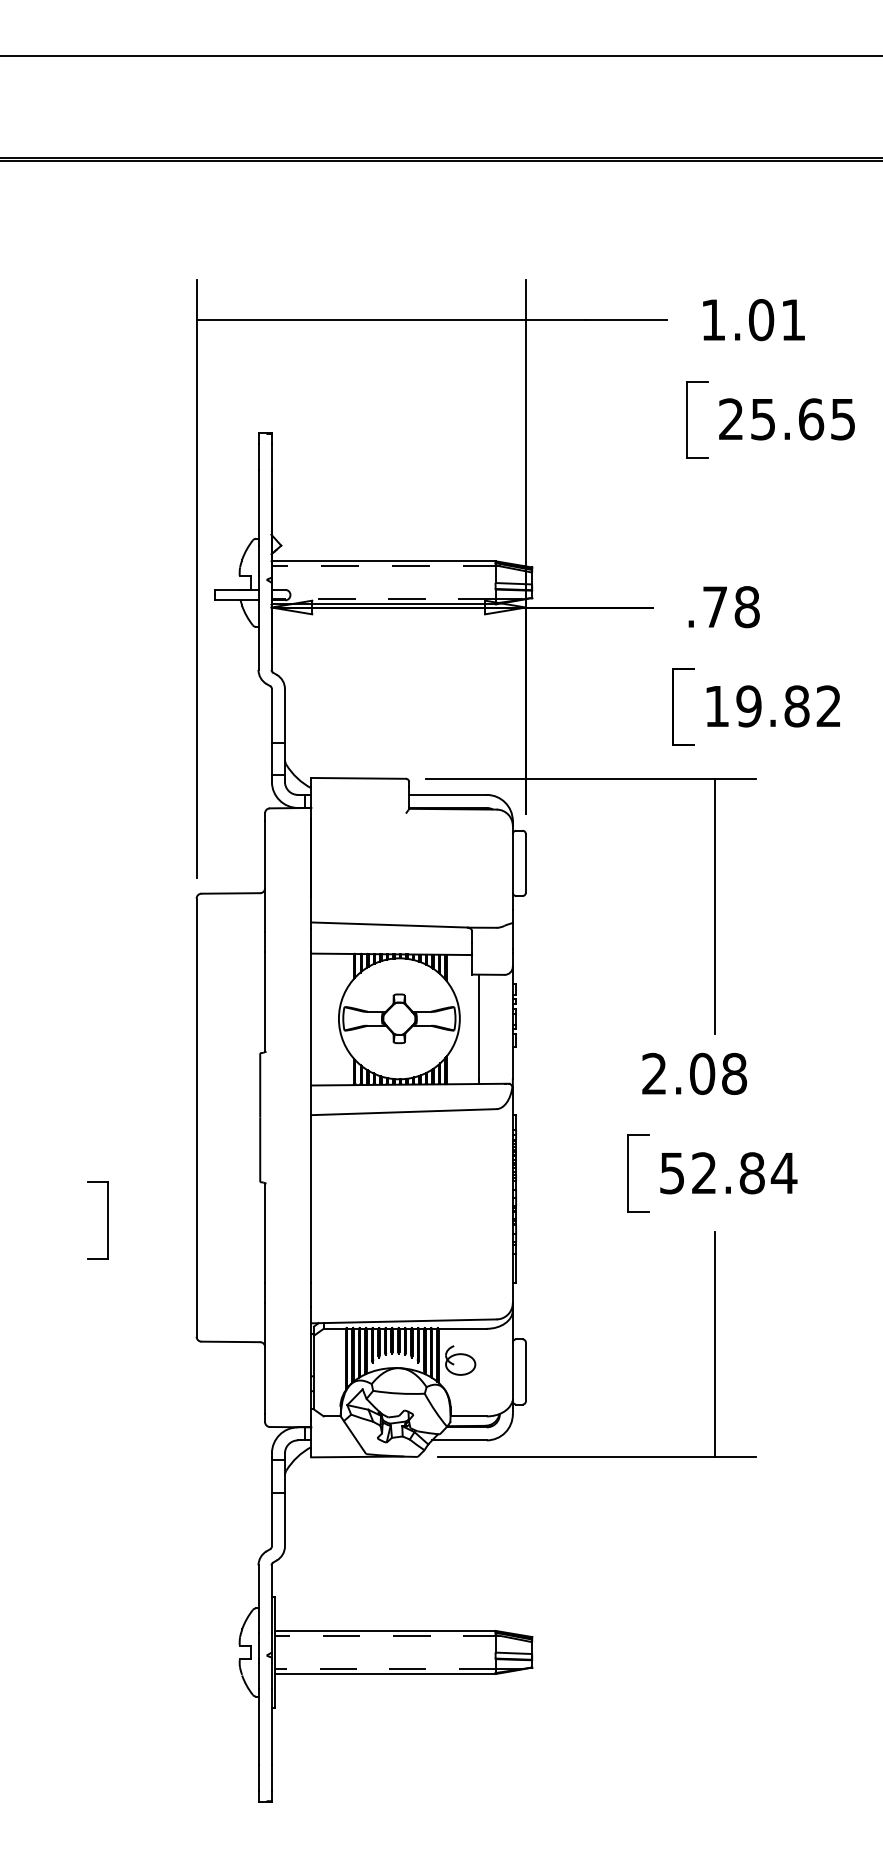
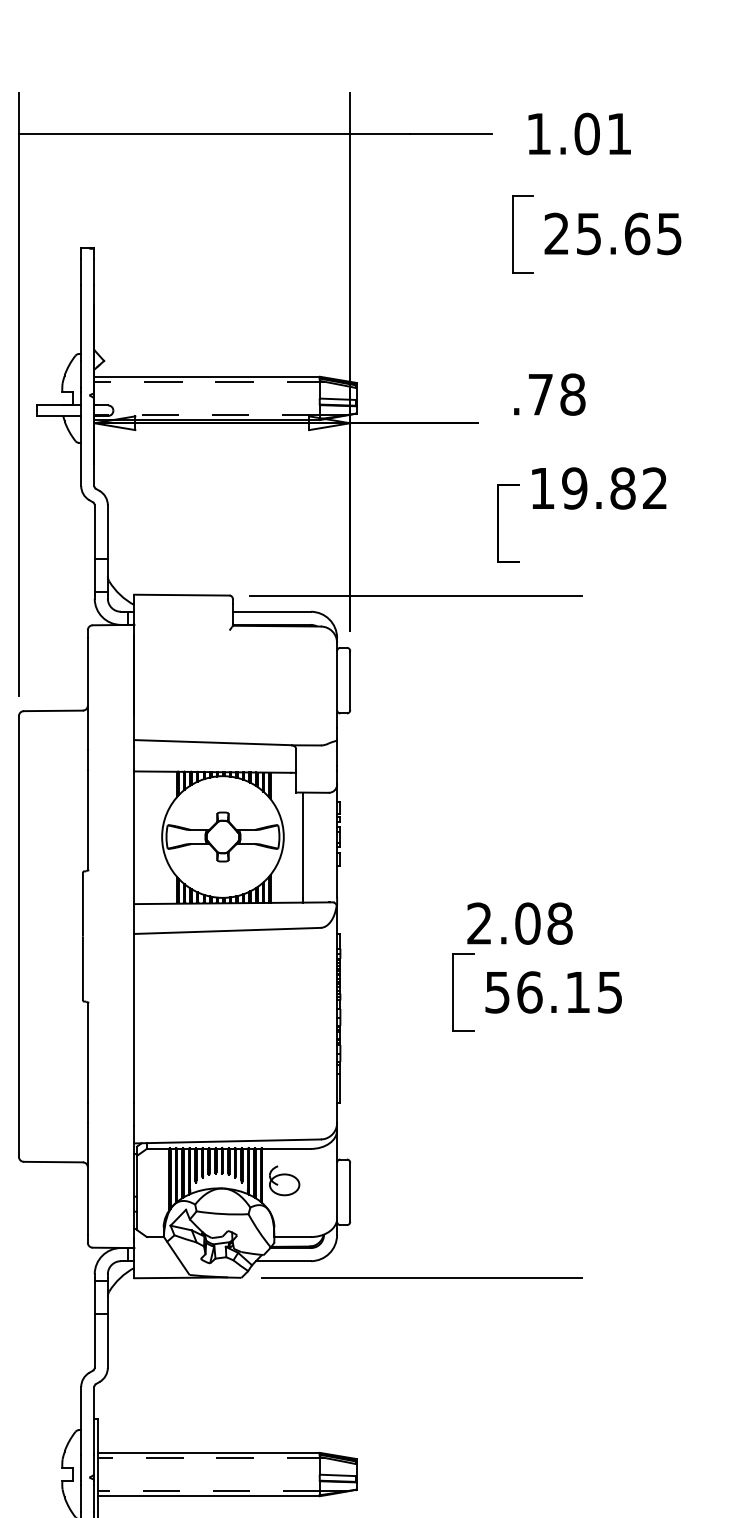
text: (723, 607) -> (549, 395), moved
text: (772, 706) -> (598, 488), moved
line: (715, 905) -> (541, 723), removed
text: (694, 1073) -> (519, 923), moved
text: (744, 1173) -> (570, 992), 52.84 -> 56.15
line: (715, 1344) -> (541, 1164), removed

